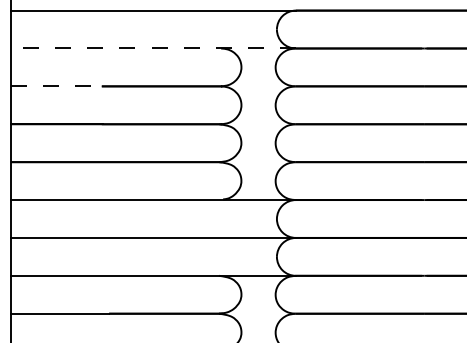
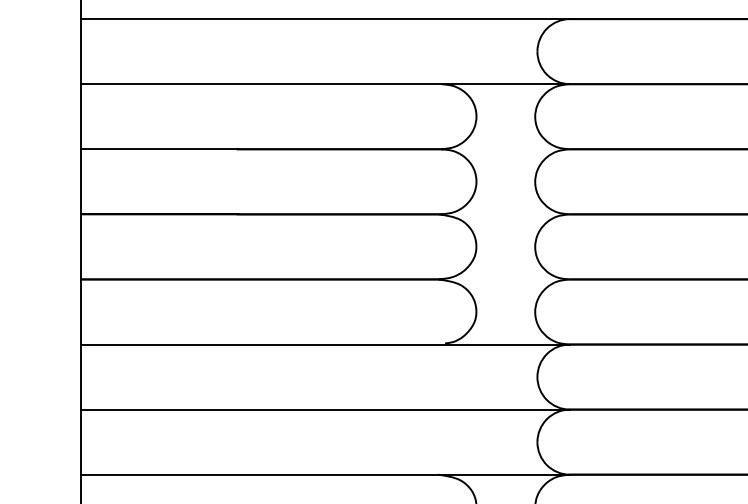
line: (153, 48) -> (325, 84), dashed -> solid
line: (57, 86) -> (160, 149), dashed -> solid

